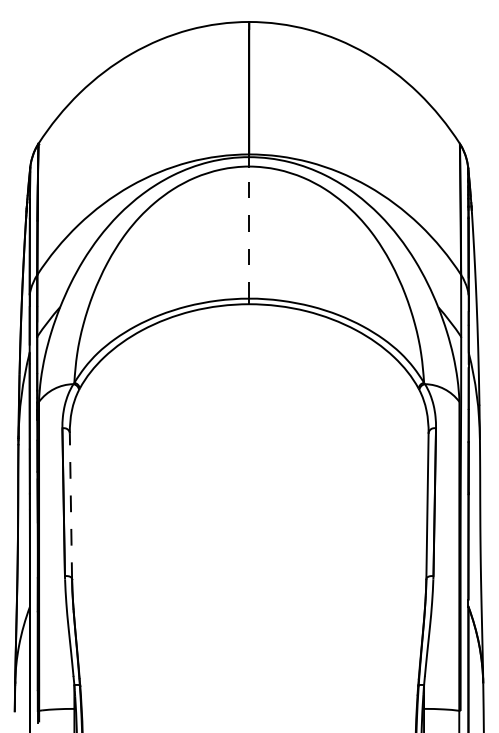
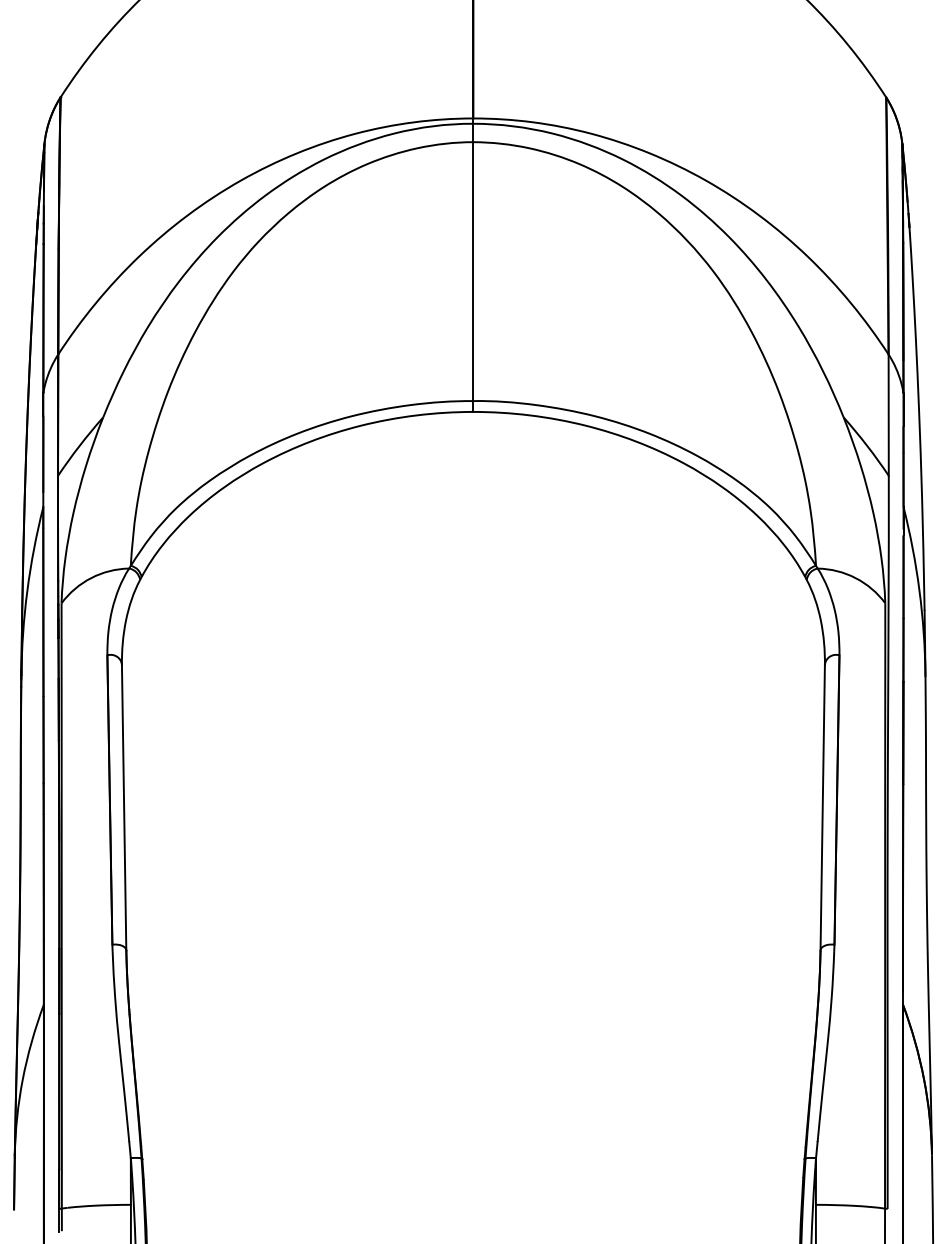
line: (249, 232) -> (473, 271), dashed -> solid
line: (70, 506) -> (123, 808), dashed -> solid

